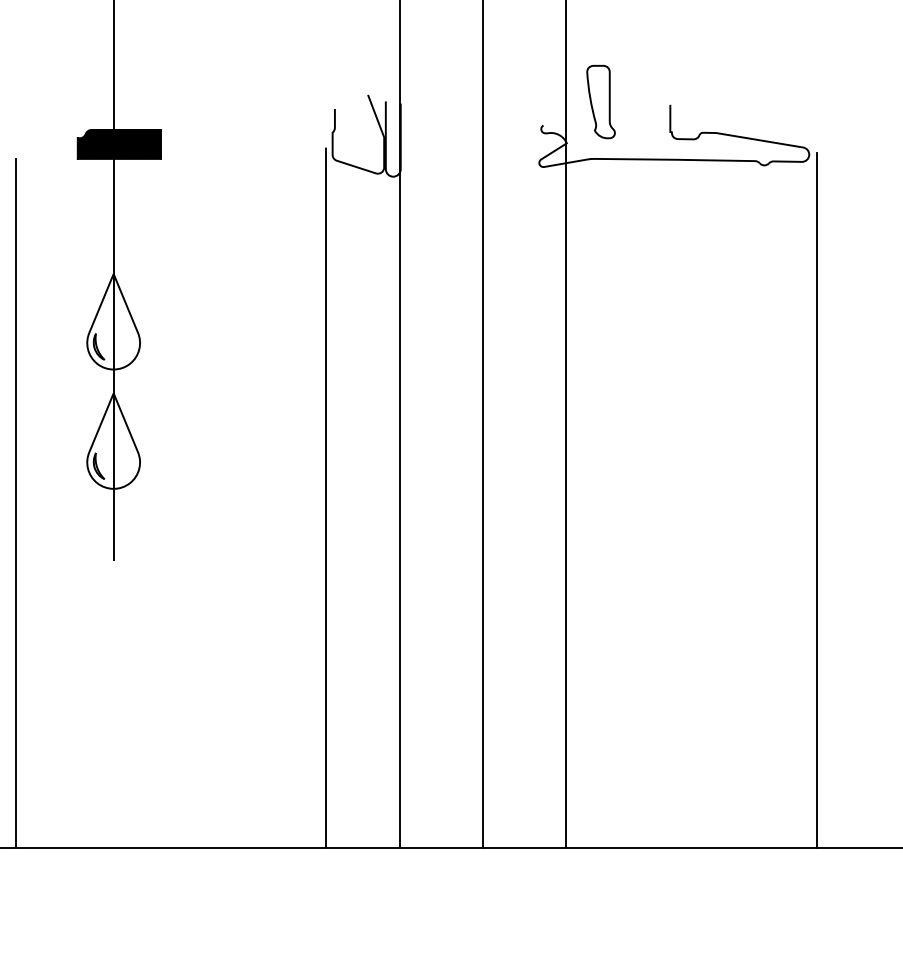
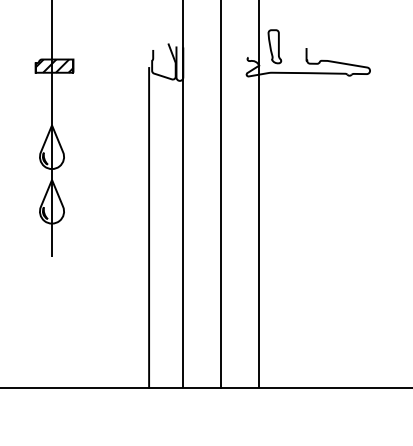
fill: (119, 143) -> (54, 65), removed
line: (816, 499) -> (373, 228), removed
line: (16, 501) -> (7, 229), removed

